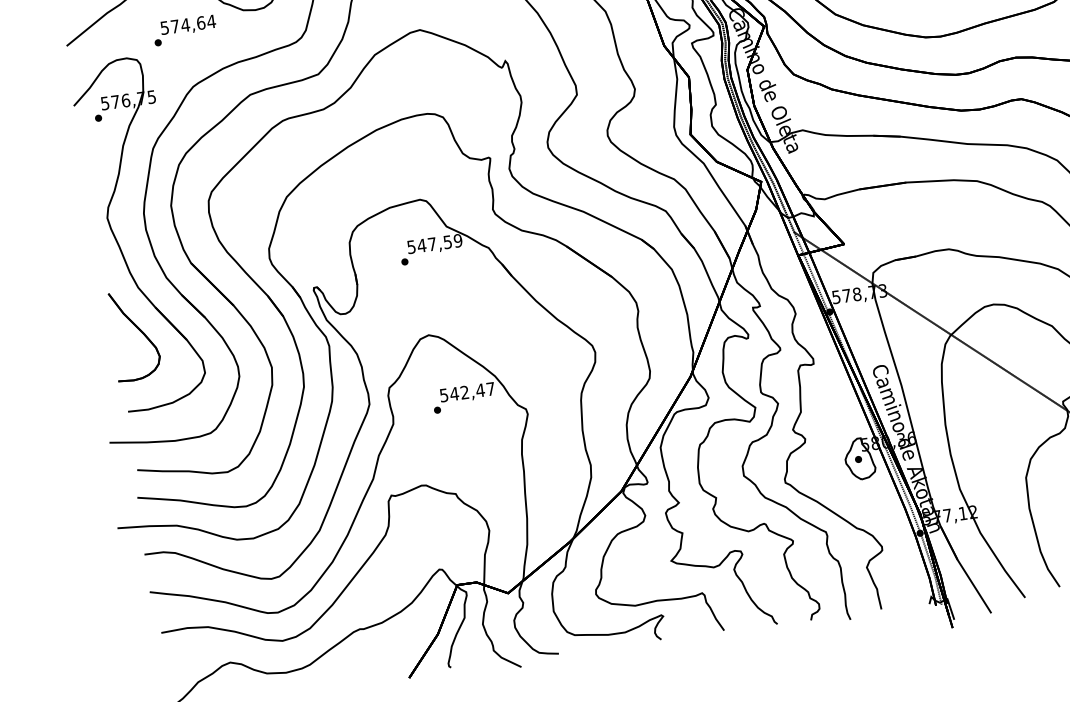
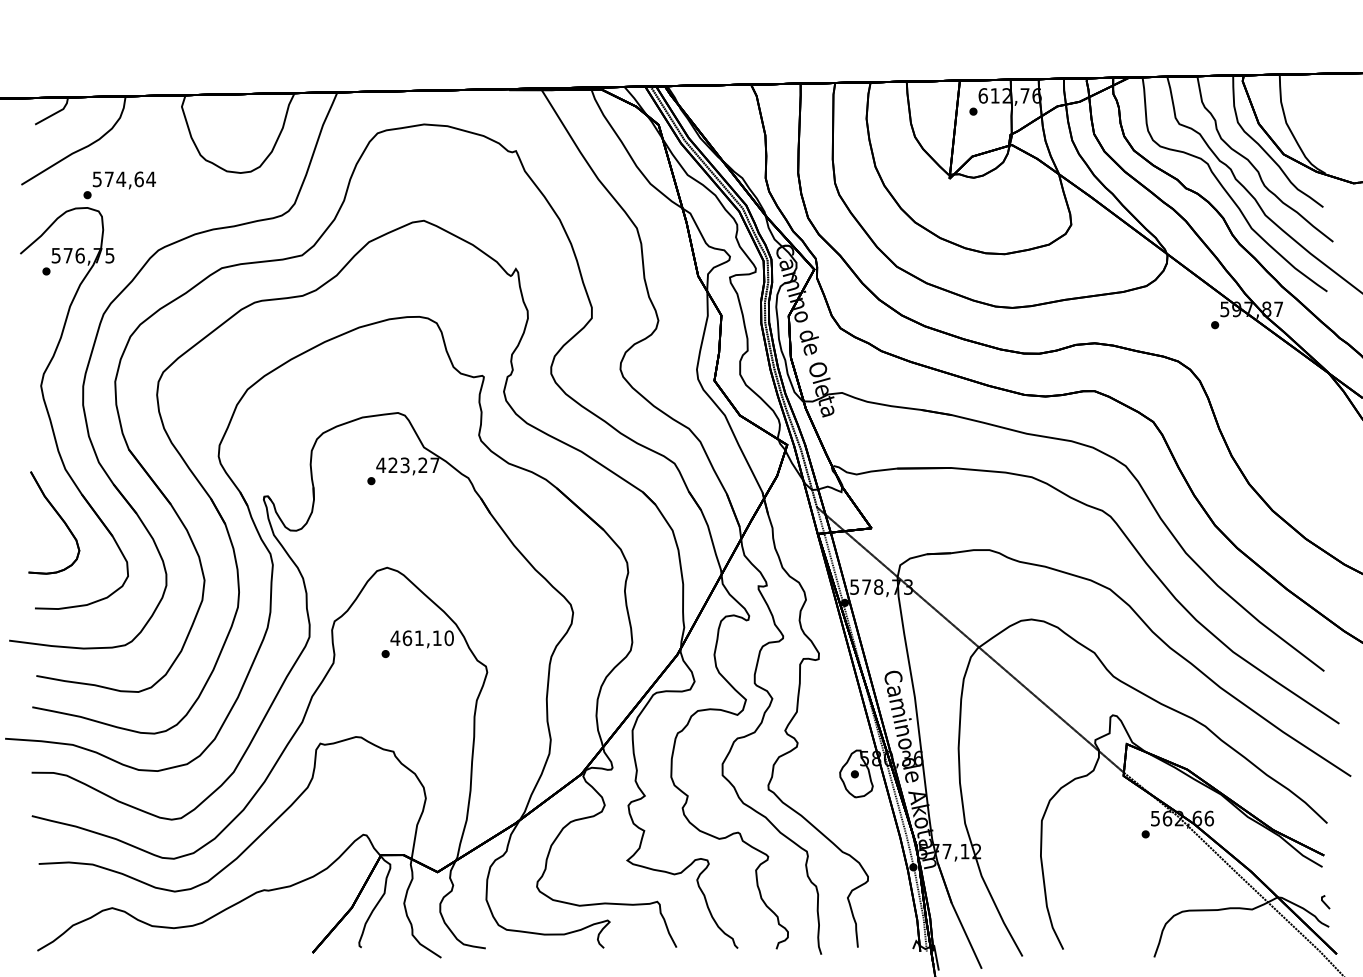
text: (184, 30) -> (119, 185), moved
text: (434, 244) -> (407, 465), 547,59 -> 423,27
text: (466, 392) -> (421, 638), 542,47 -> 461,10

